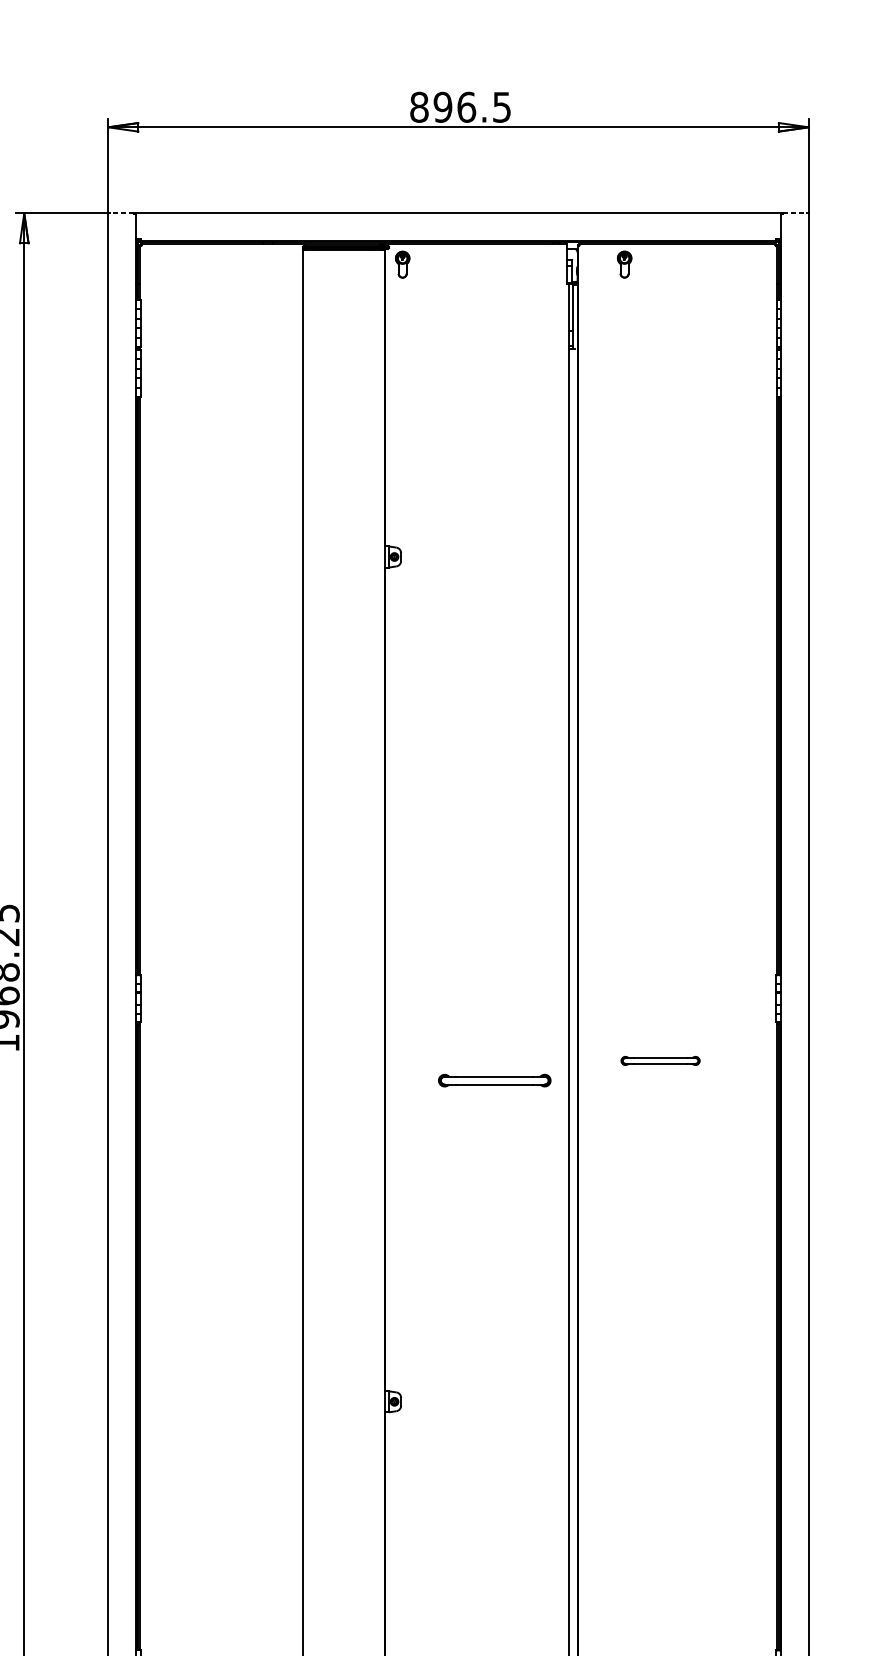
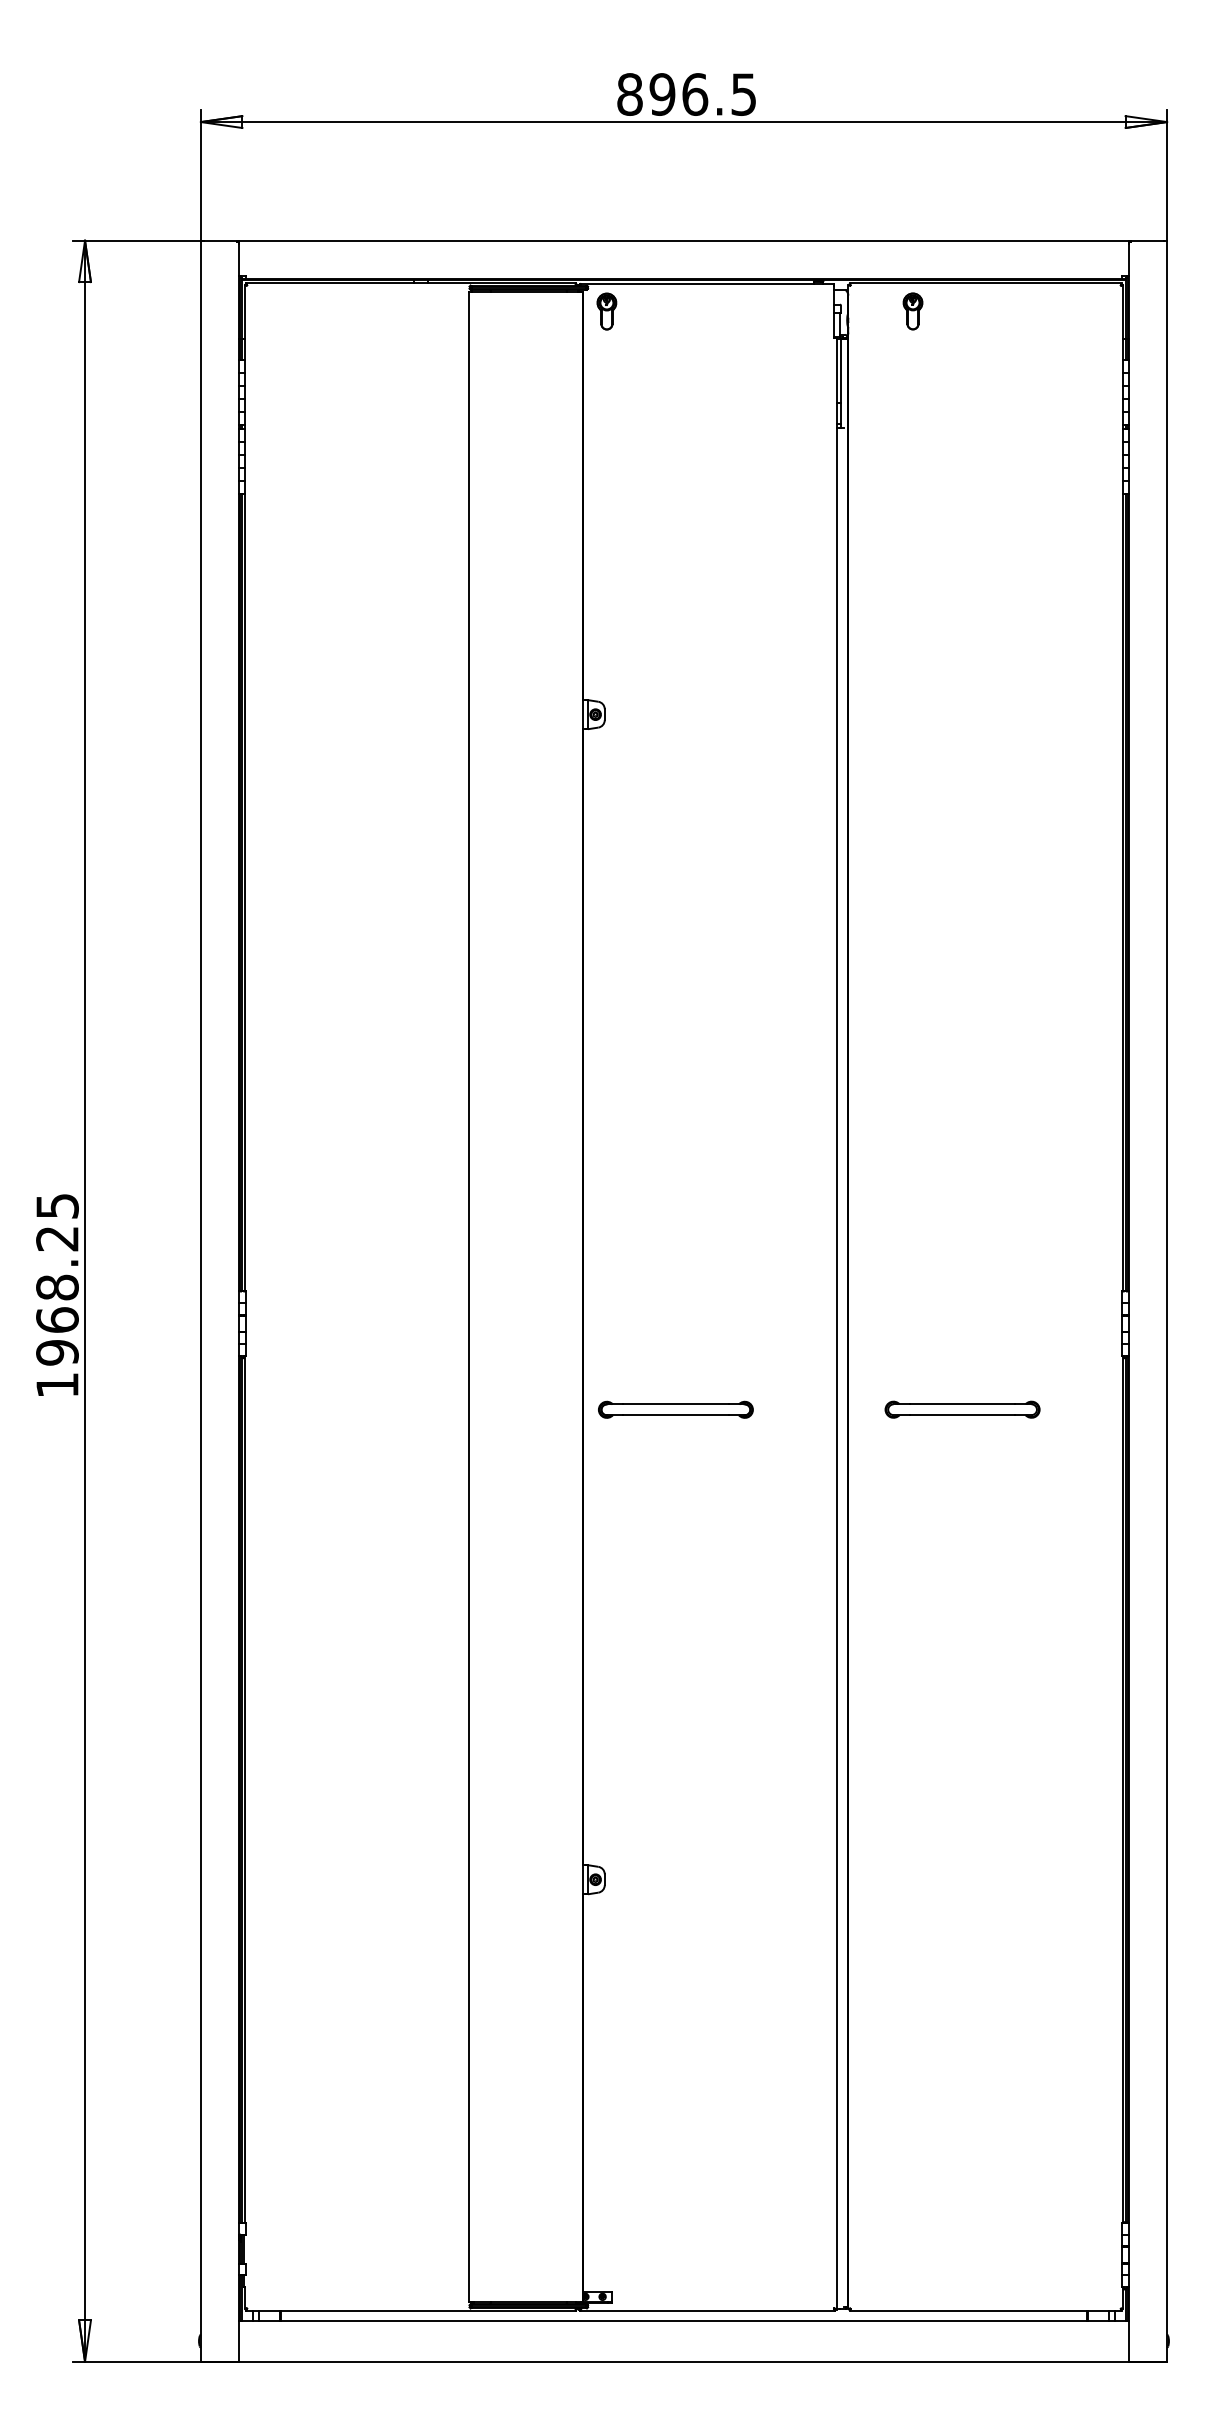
line: (122, 213) -> (220, 240), dashed -> solid
line: (794, 213) -> (1147, 240), dashed -> solid
part: (660, 1060) -> (962, 1409), size x1.43
part: (494, 1080) -> (675, 1409), moved

